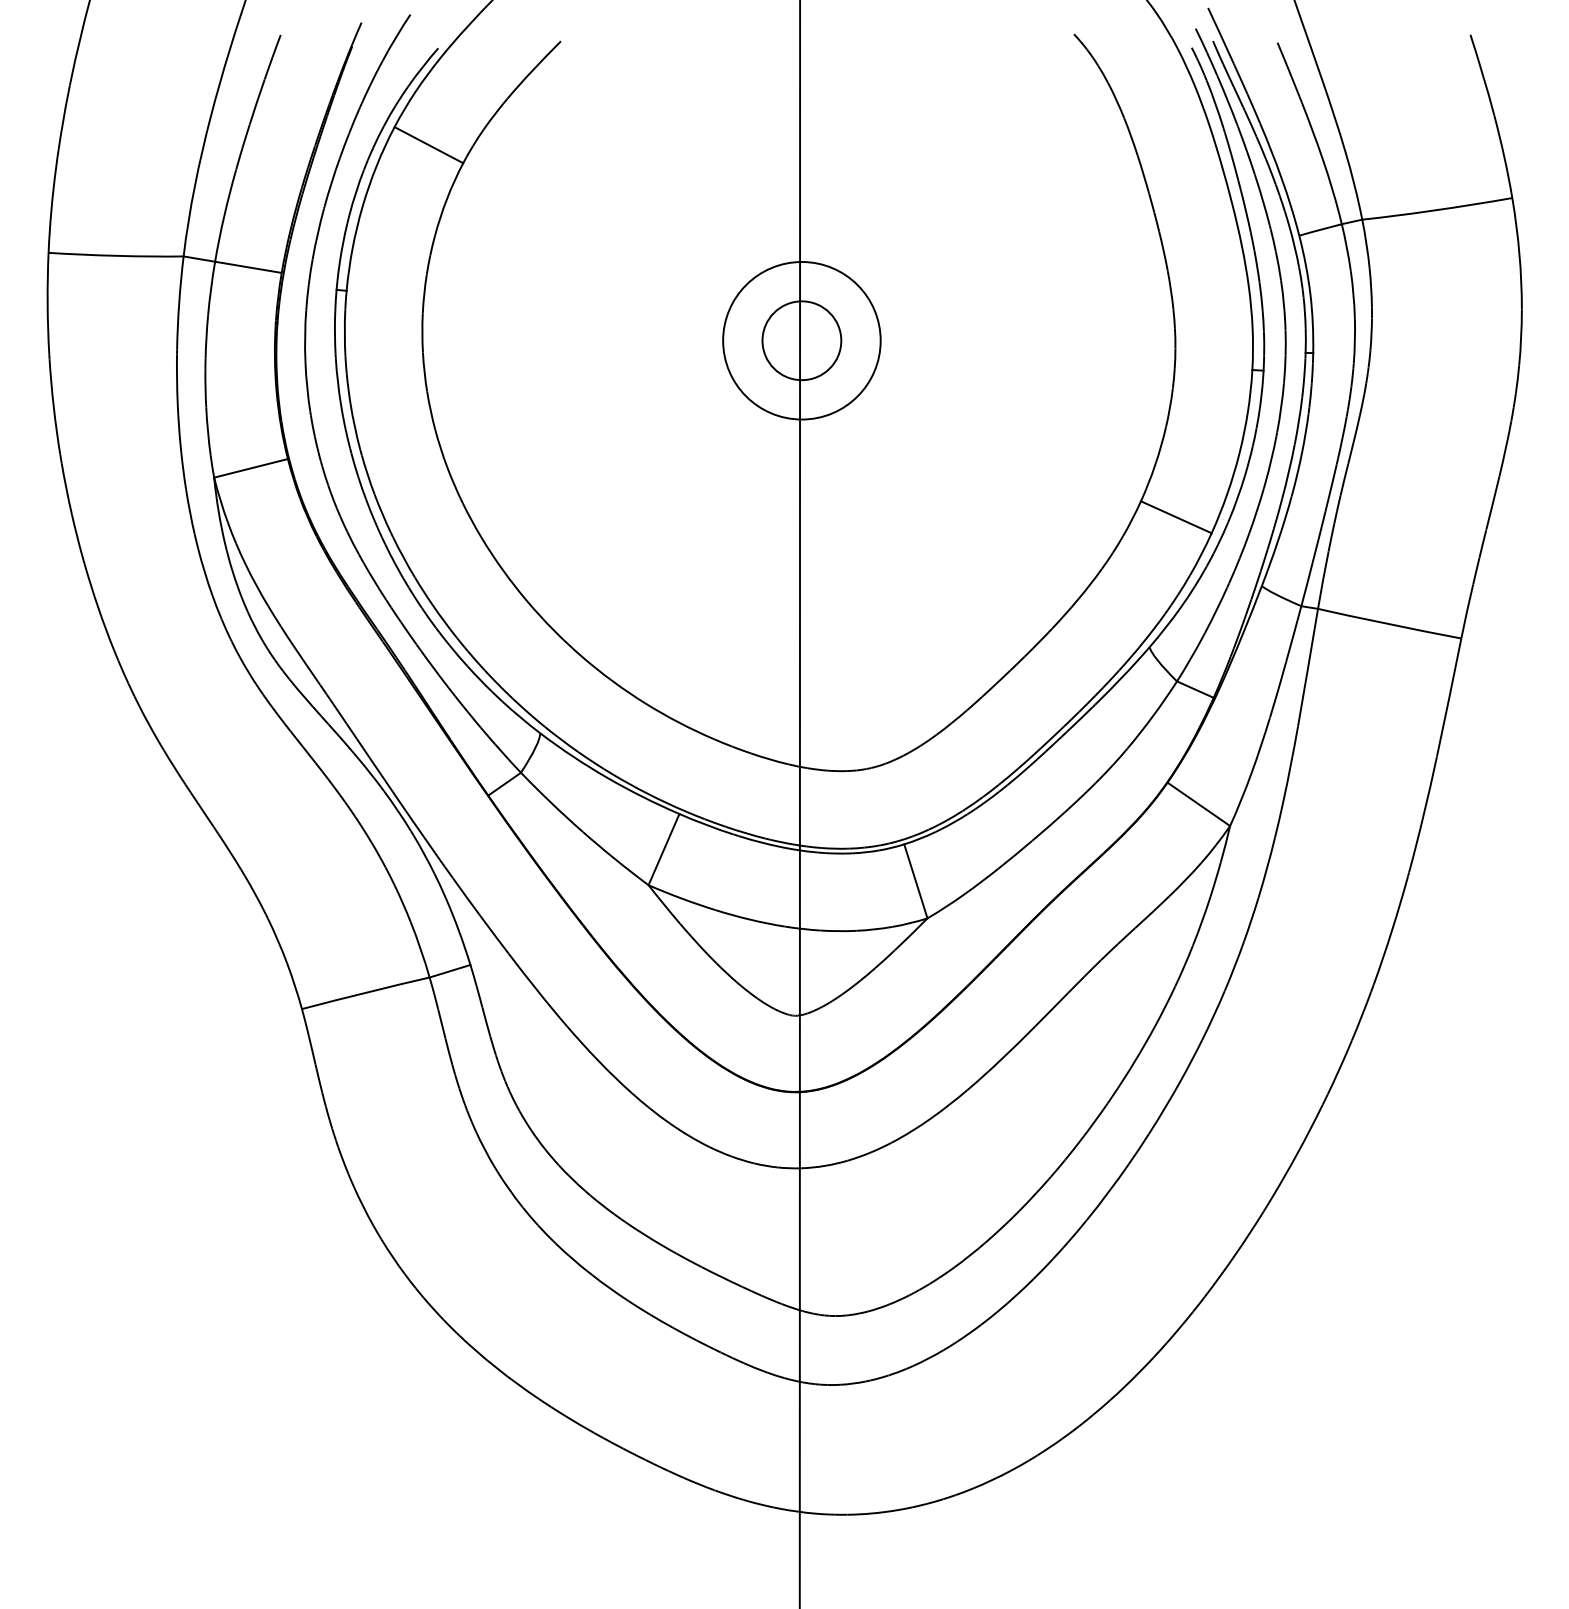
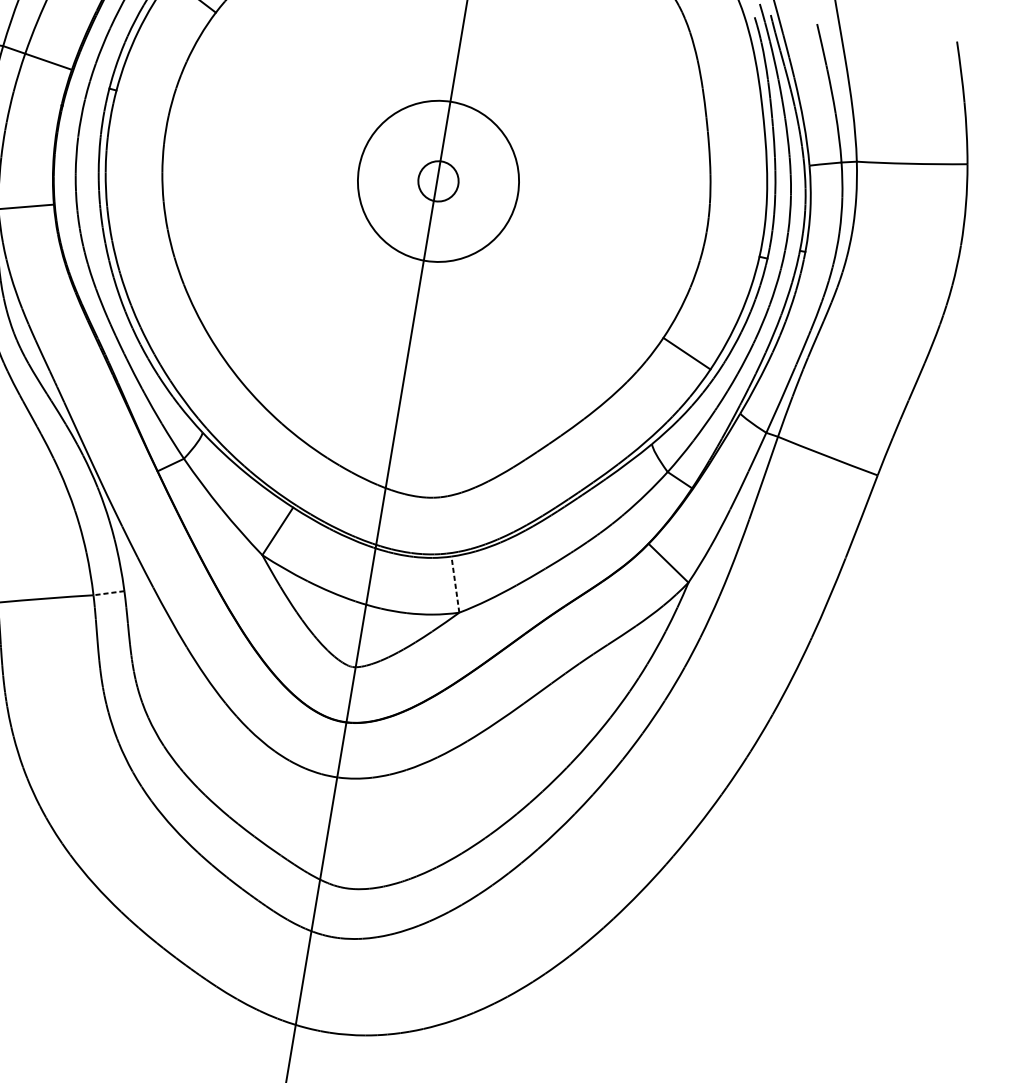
circle: (801, 340) -> (438, 181), size x0.7
circle: (801, 340) -> (438, 181), size x1.4
line: (915, 881) -> (455, 584), solid -> dashed
line: (449, 971) -> (108, 593), solid -> dashed

